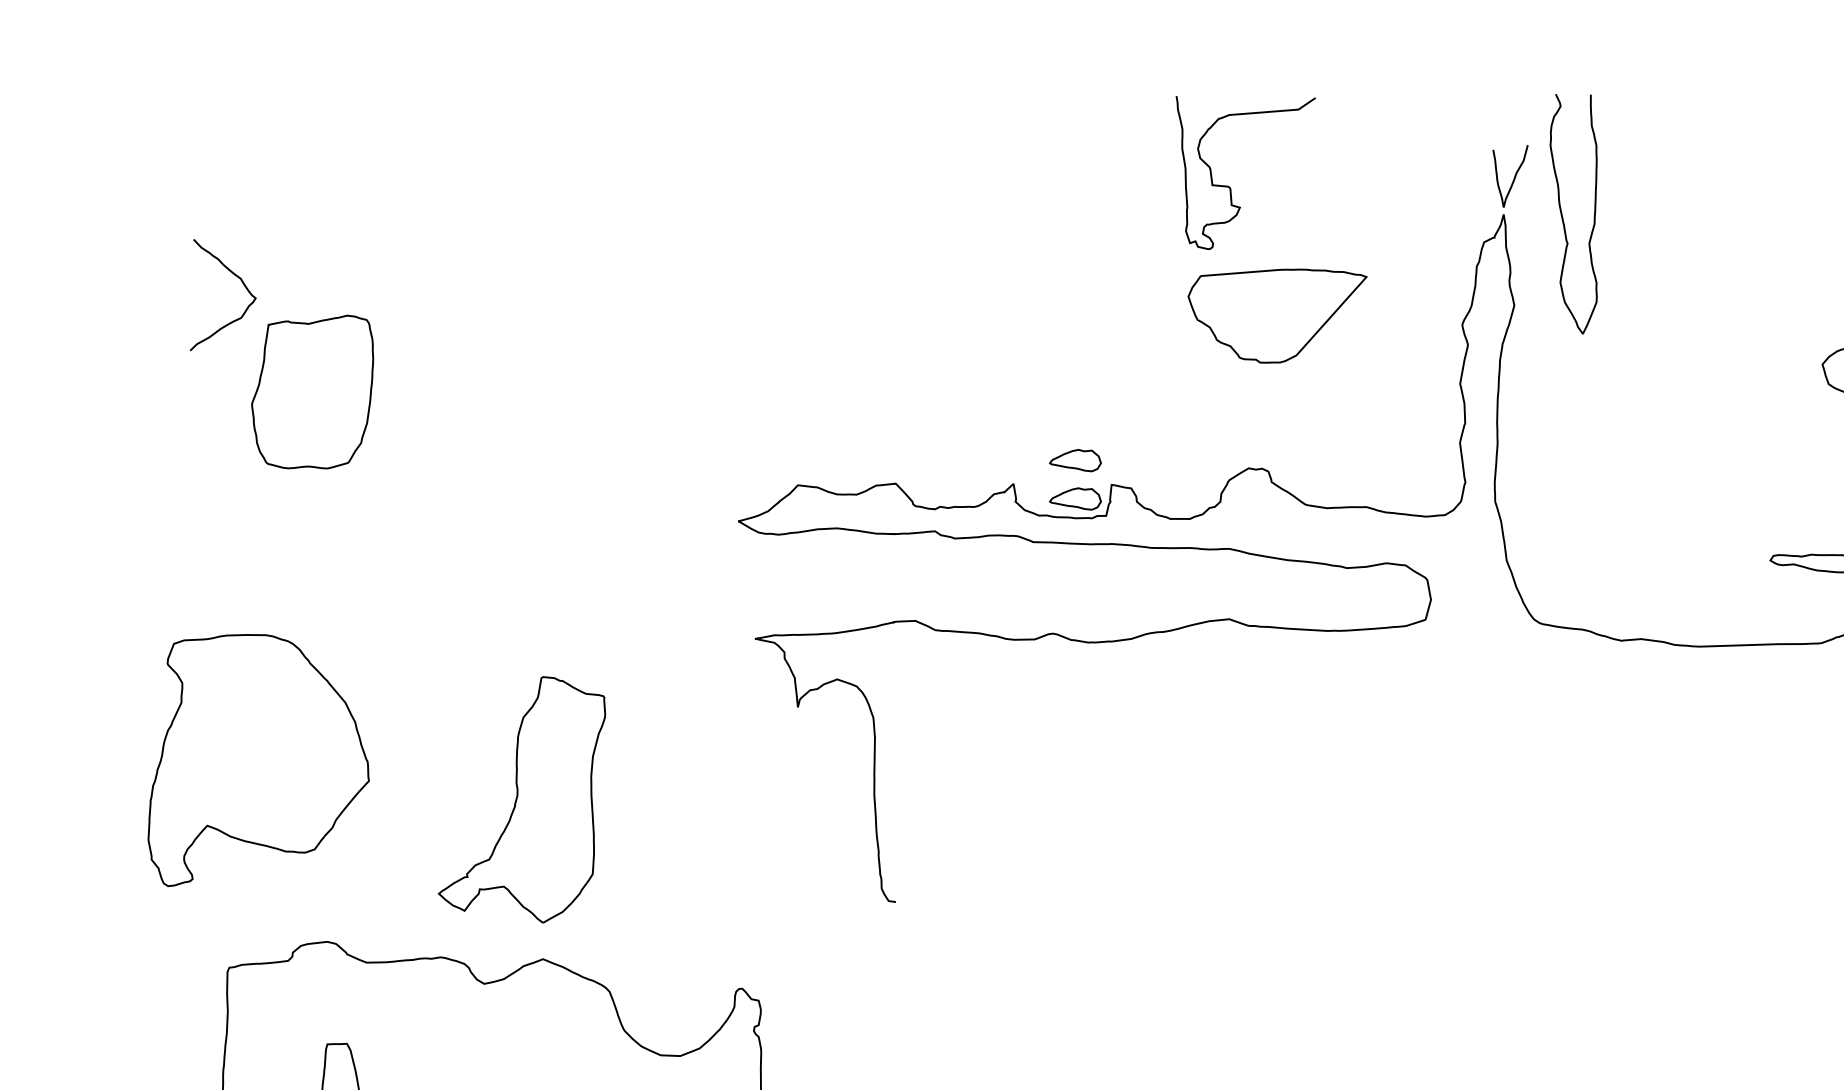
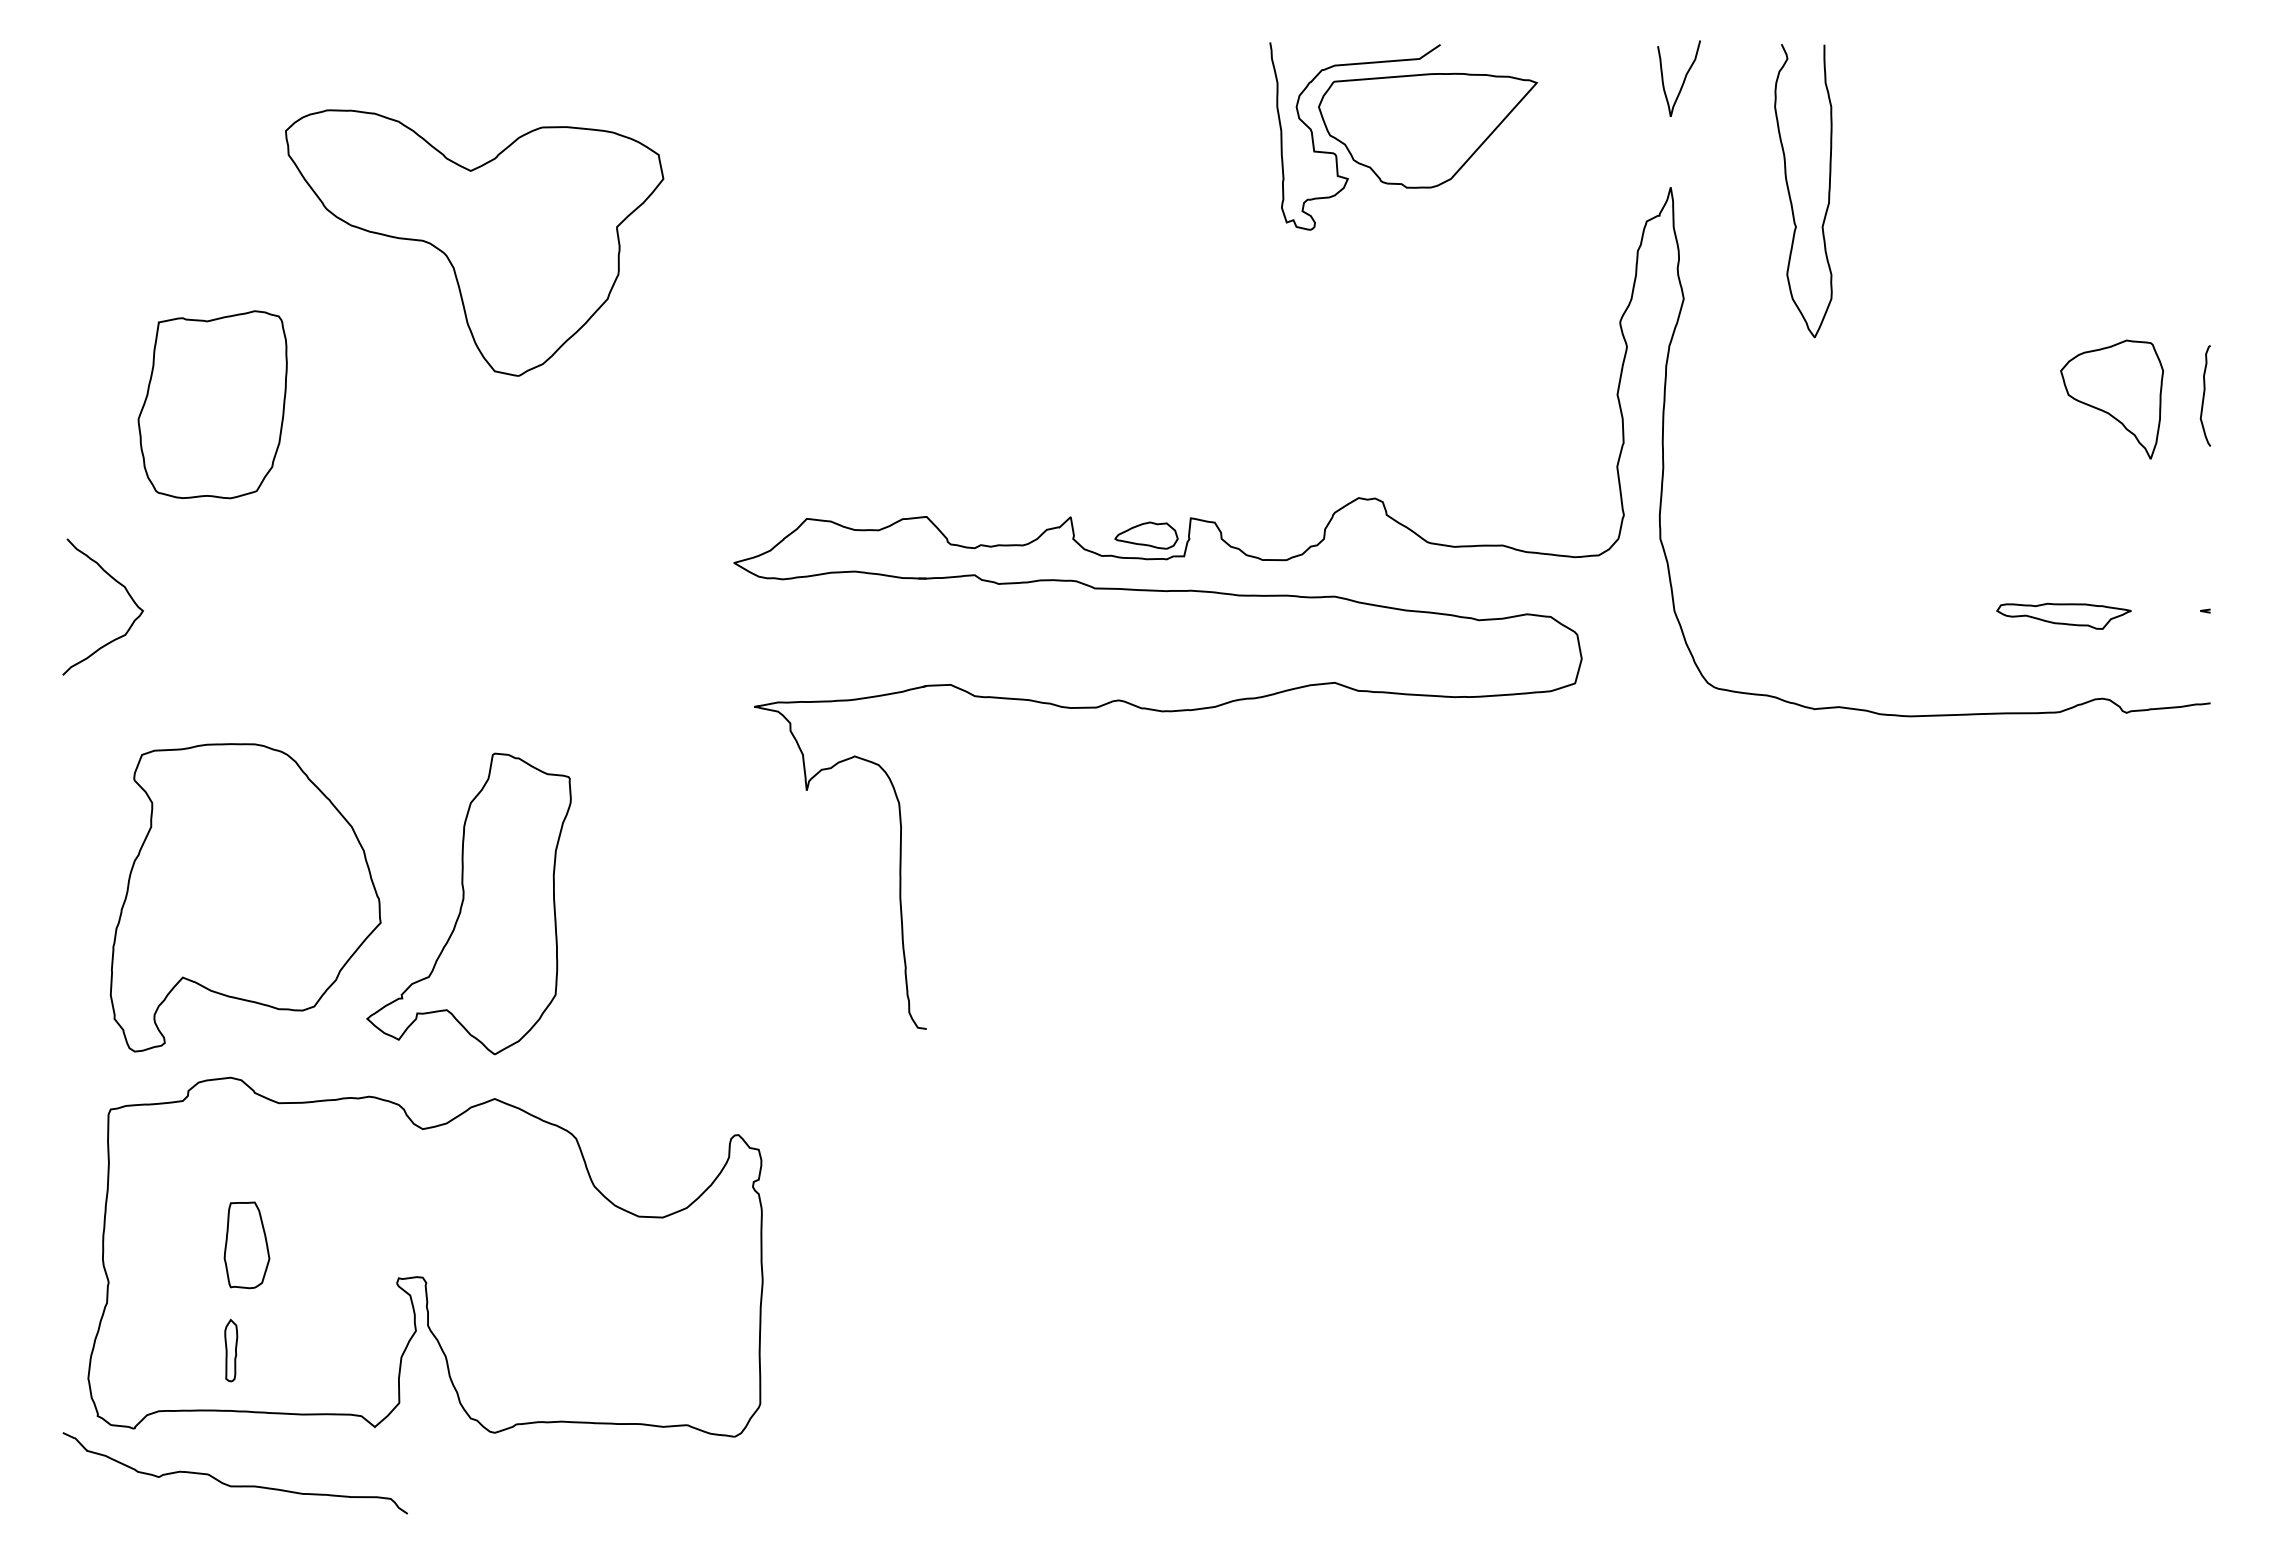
curve: (1514, 177) -> (1683, 79), moved
curve: (1563, 217) -> (1790, 194), moved
part: (526, 259) -> (474, 242), added
curve: (237, 277) -> (120, 585), moved
part: (1278, 315) -> (1428, 130), moved
part: (1075, 460) -> (1146, 488), removed
part: (258, 760) -> (245, 897), moved

